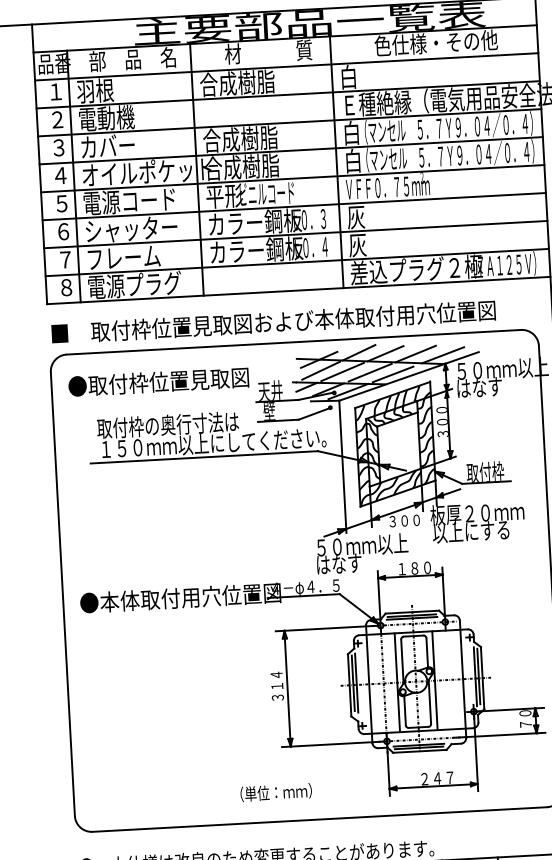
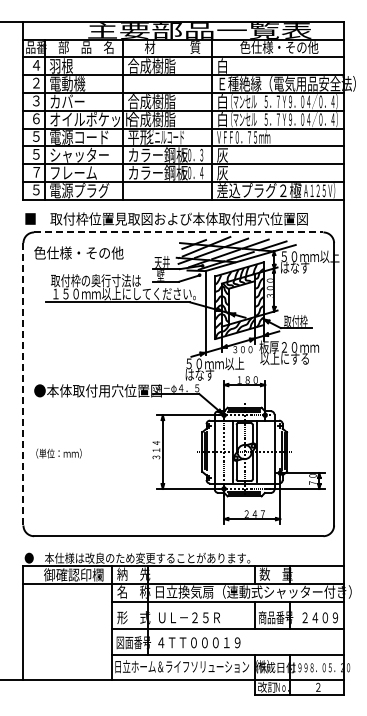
text: (56, 92) -> (36, 65), １ -> ４
text: (60, 175) -> (36, 118), ４ -> ６
text: (63, 230) -> (36, 153), ６ -> ５
text: (66, 286) -> (36, 189), ８ -> ５
line: (293, 342) -> (178, 232), solid -> dashed
text: (158, 381) -> (91, 252), ●取付枠位置見取図 -> 色仕様・その他
line: (62, 594) -> (23, 384), solid -> dashed
text: (275, 792) -> (58, 453), moved

